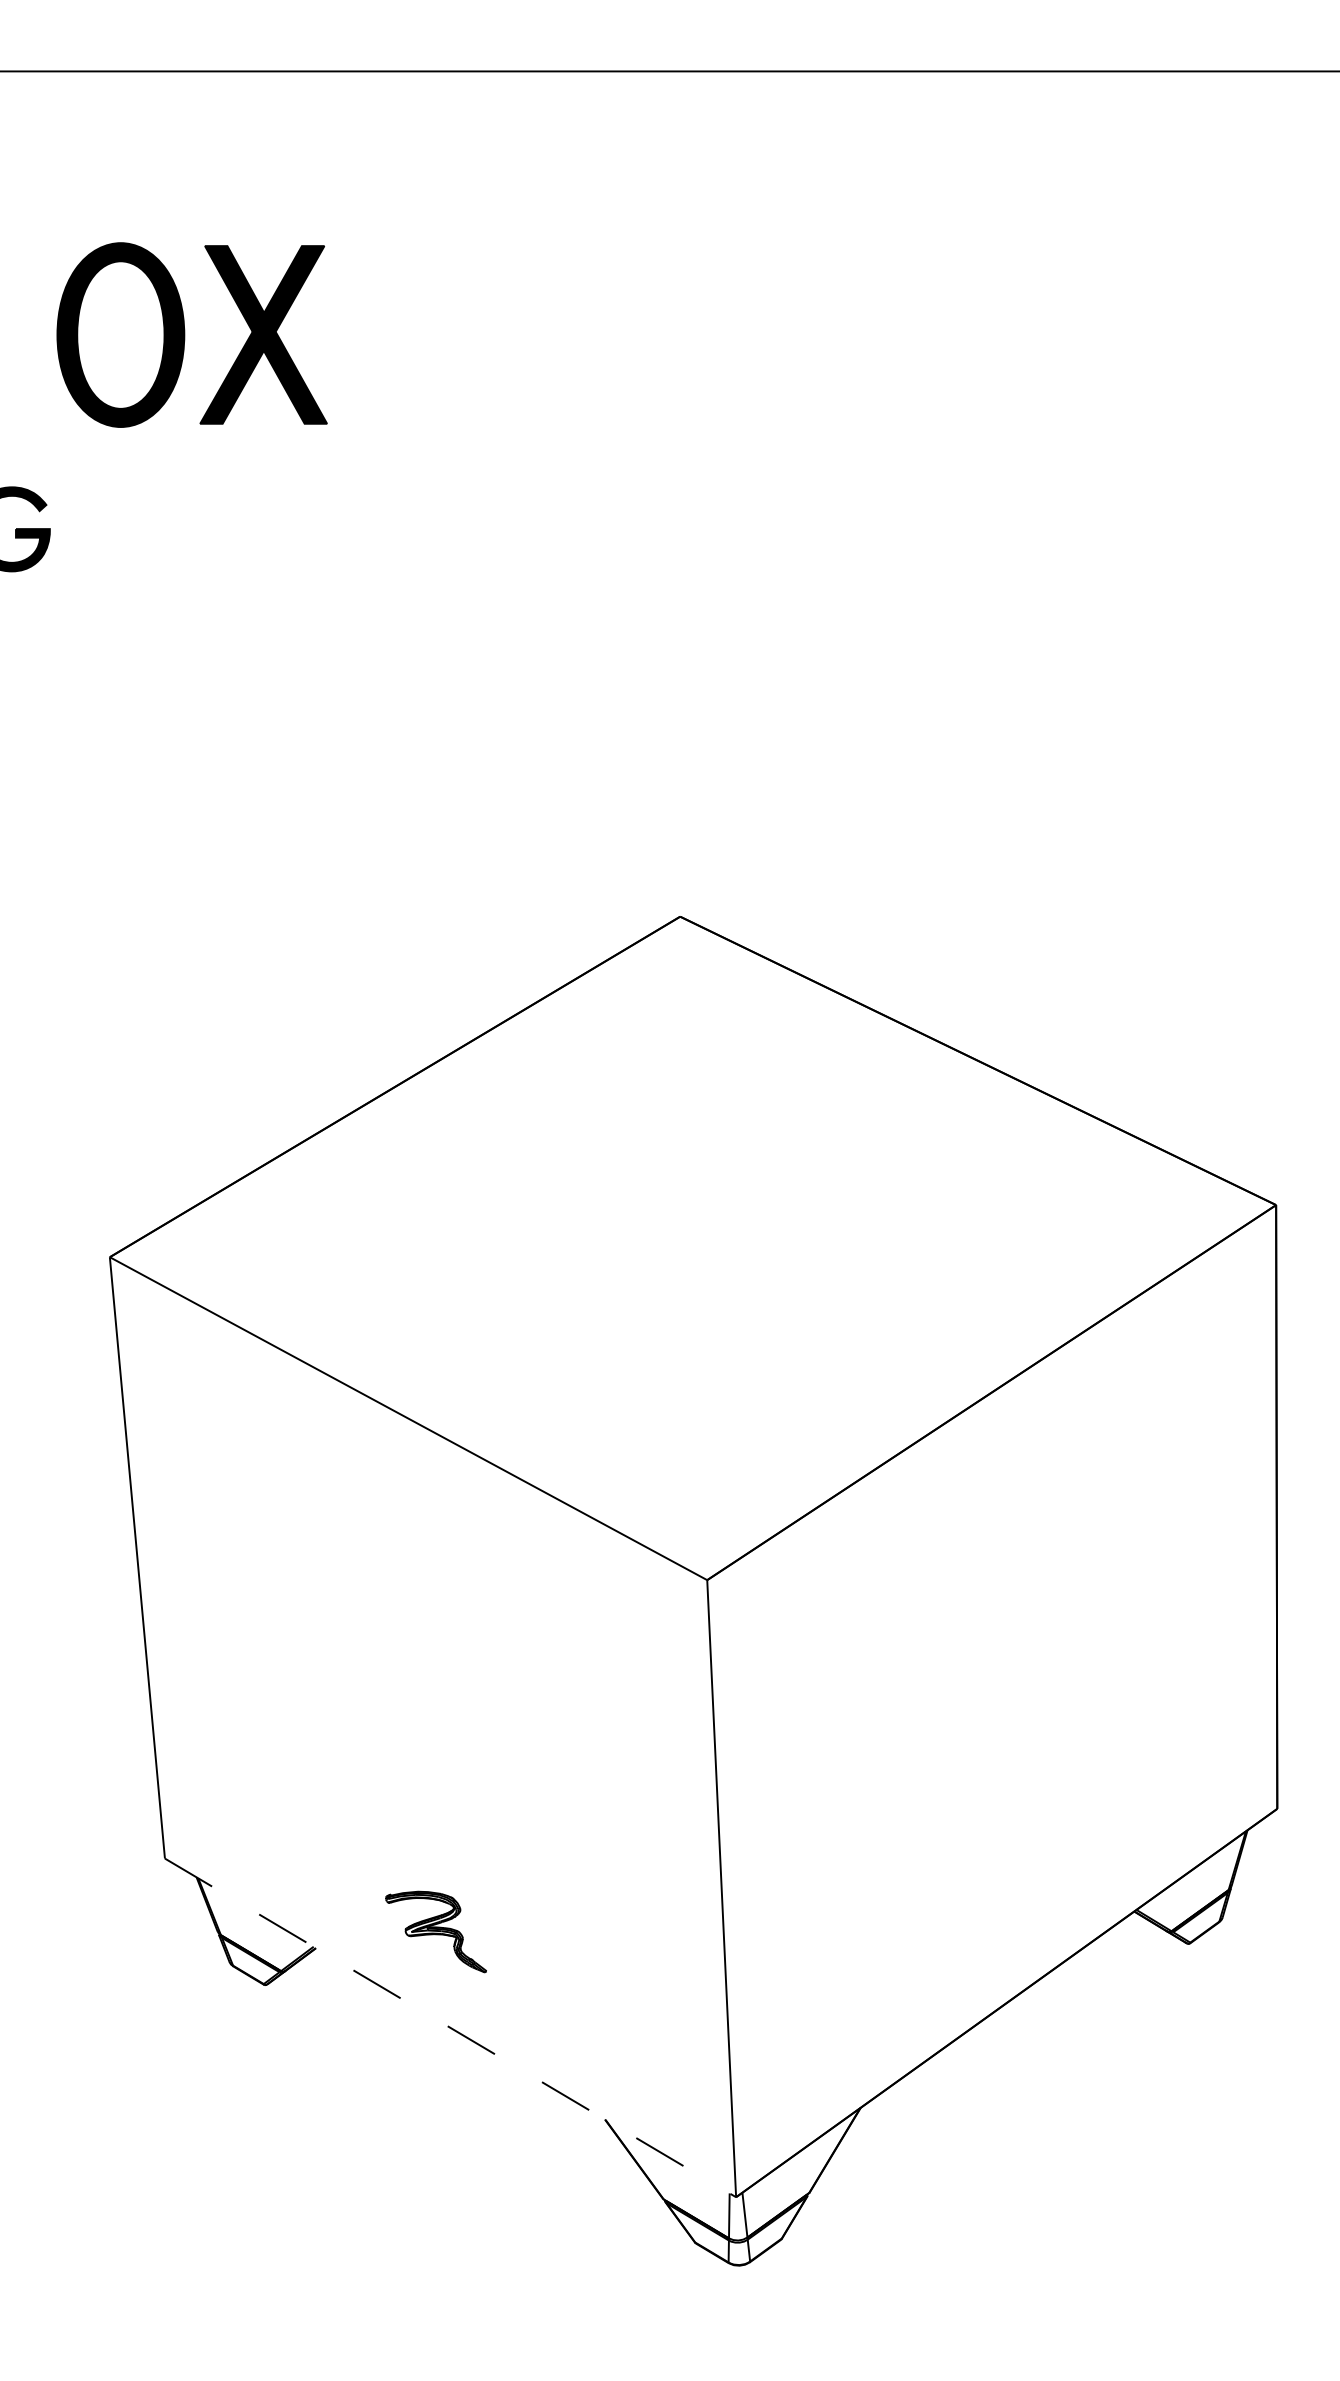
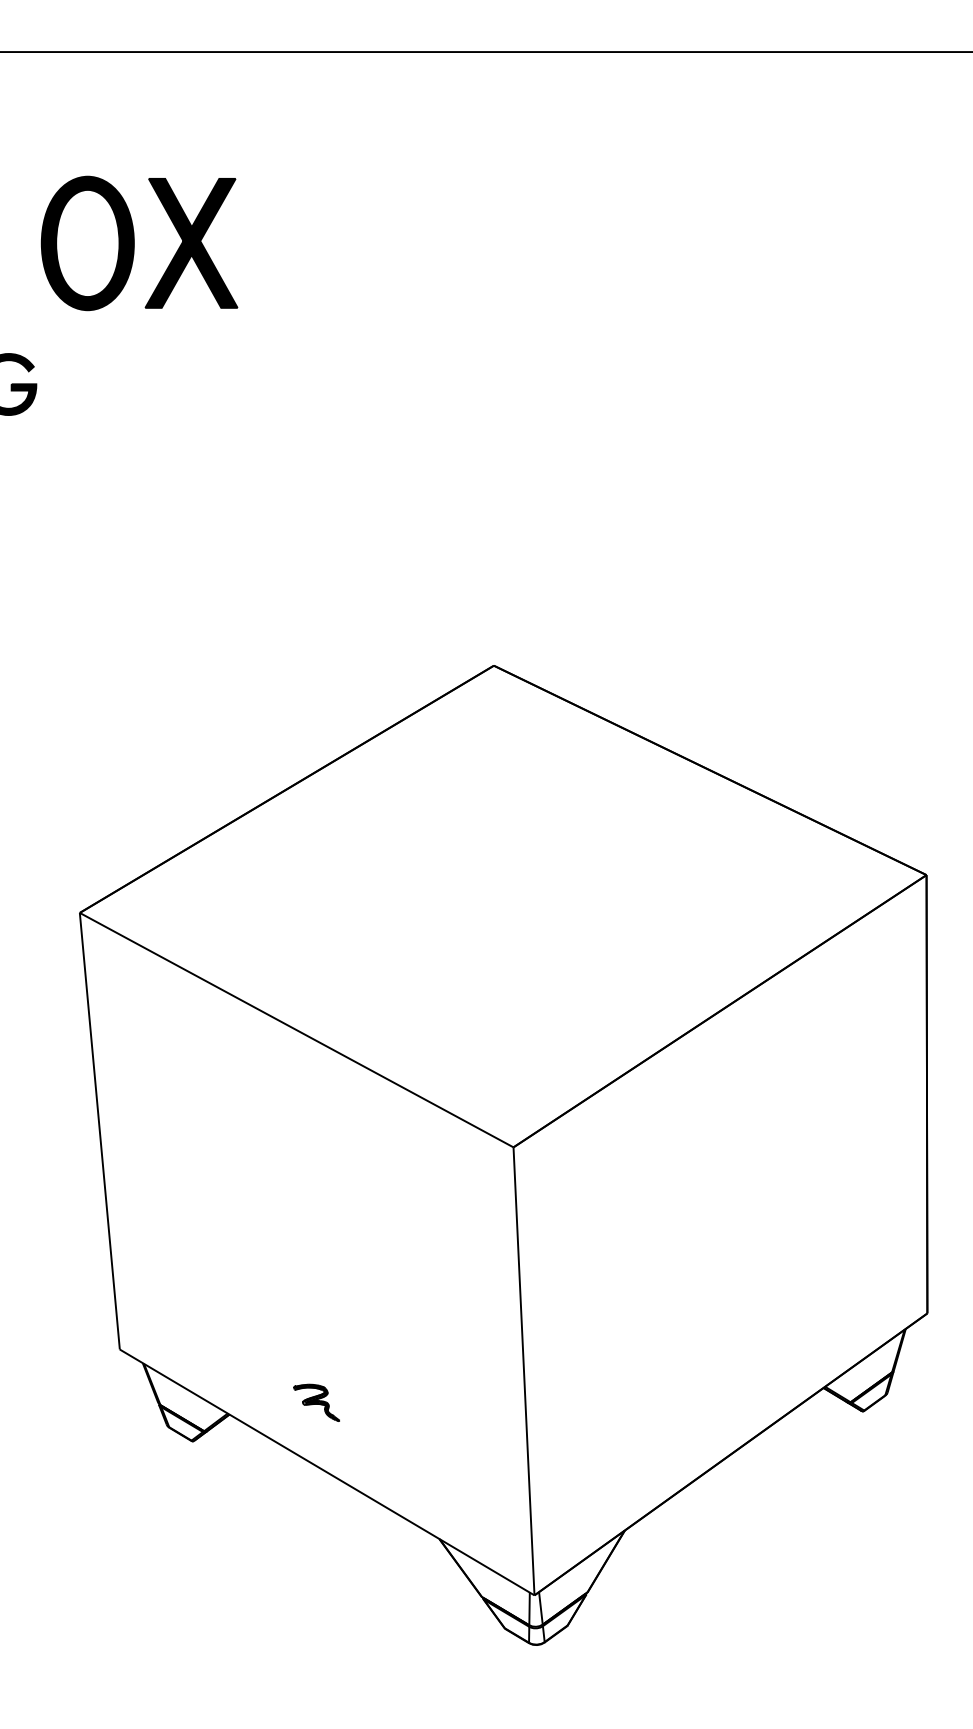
part: (436, 1932) -> (316, 1403), size x0.62
line: (450, 2028) -> (327, 1472), dashed -> solid

